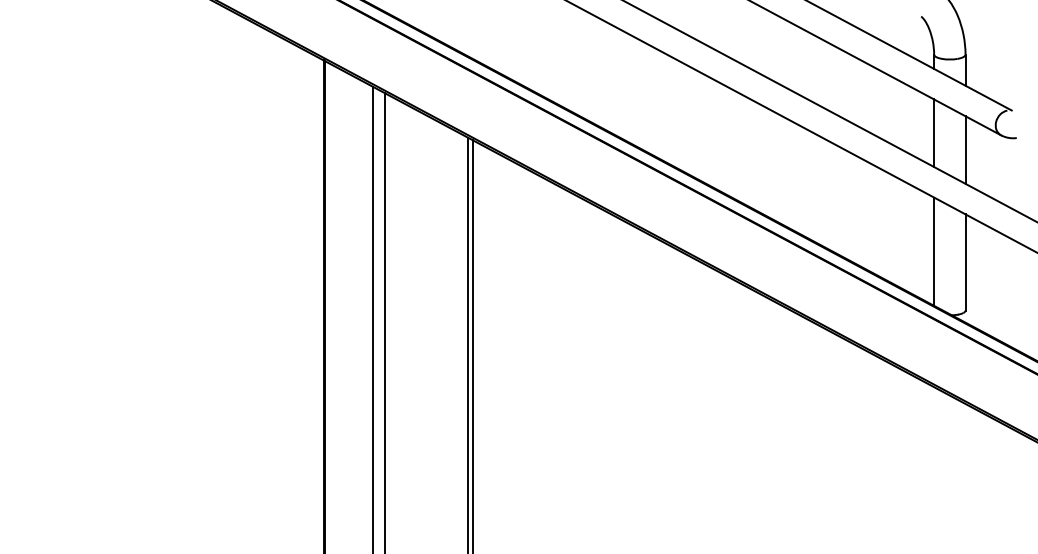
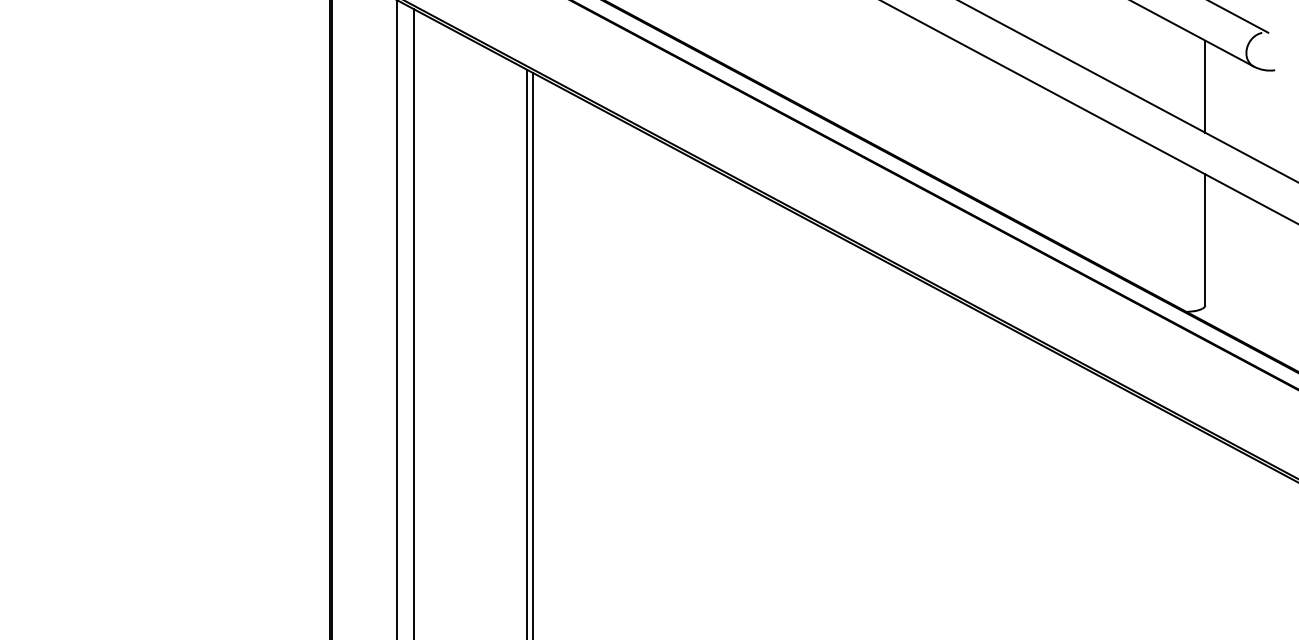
line: (934, 133) -> (1162, 64), removed
line: (934, 251) -> (1162, 224), removed

